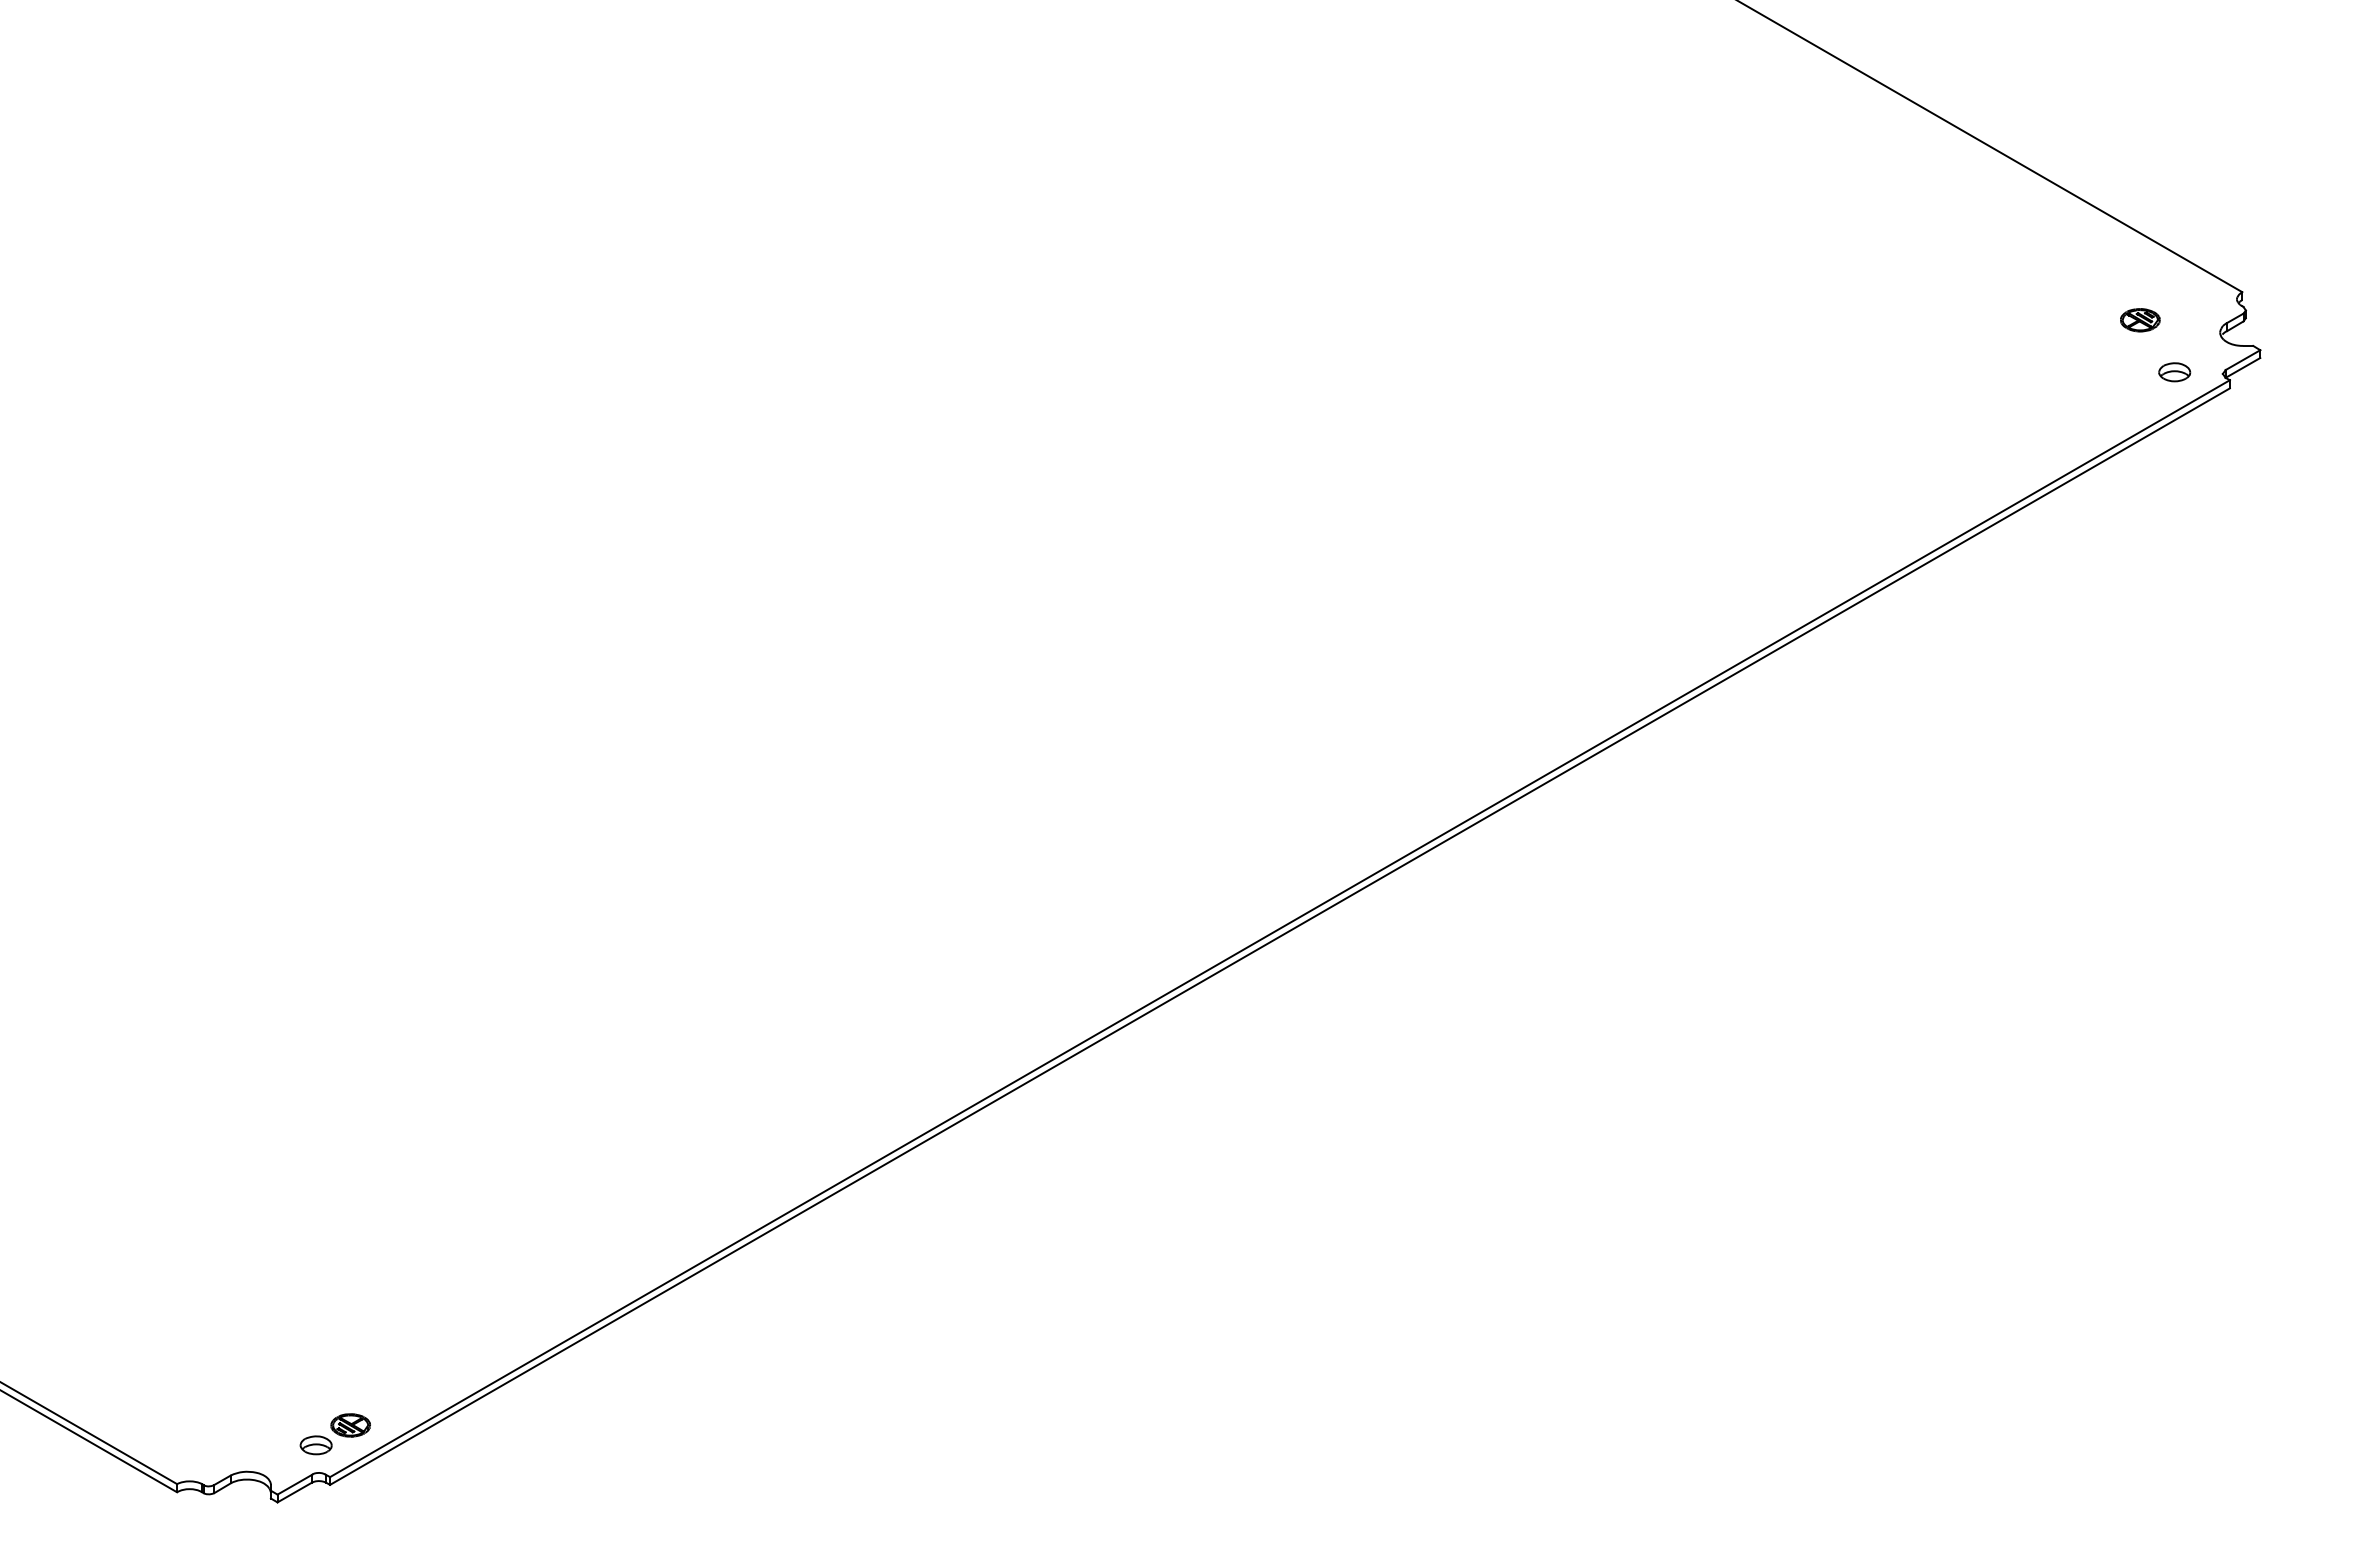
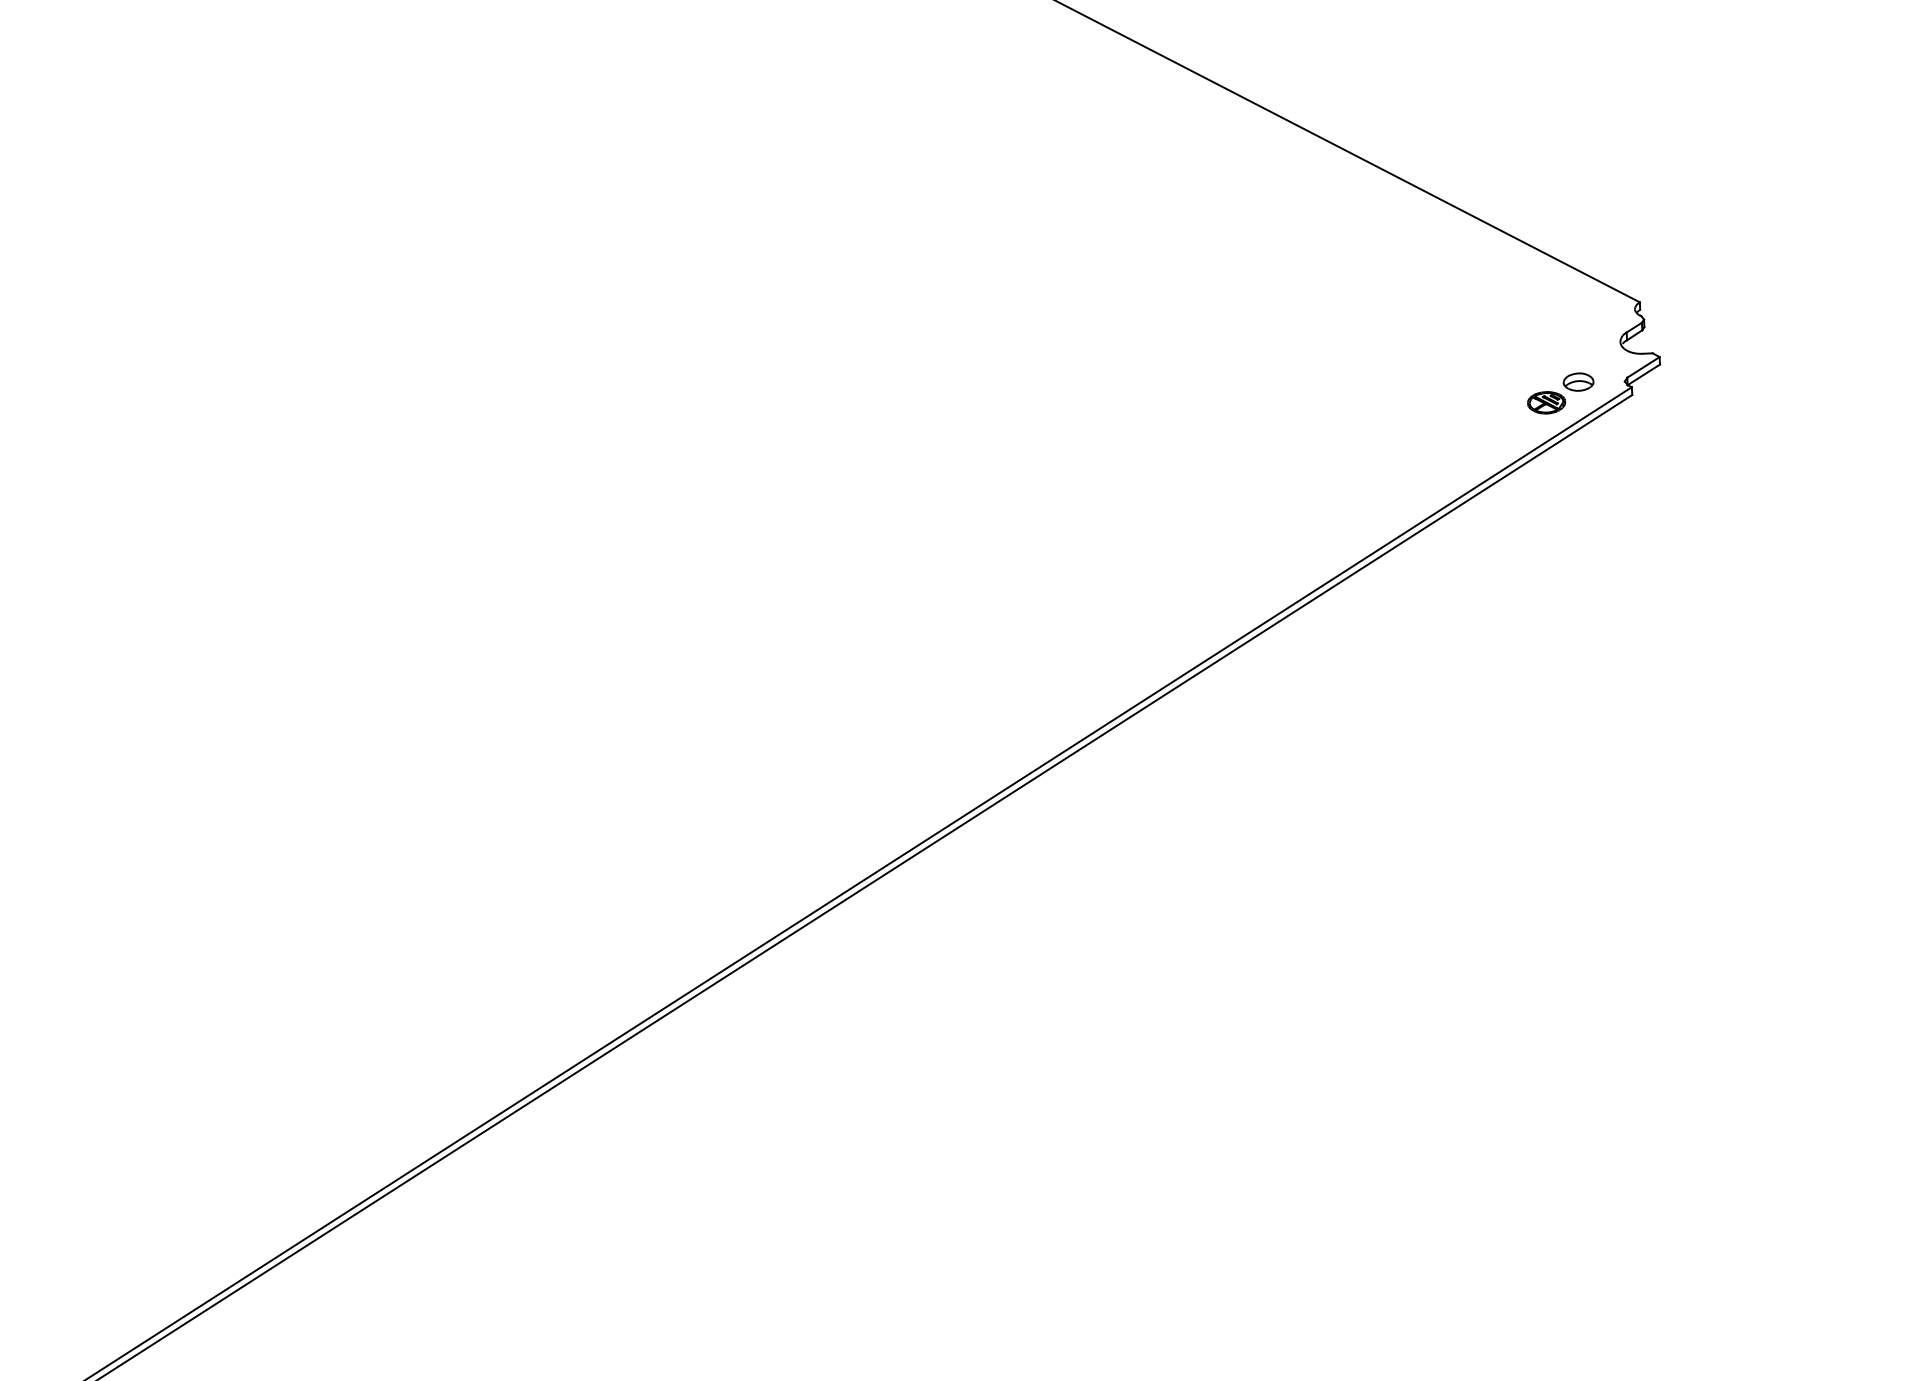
part: (2140, 320) -> (1546, 403), moved

